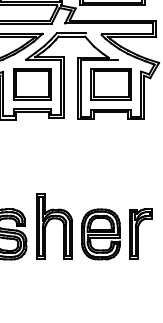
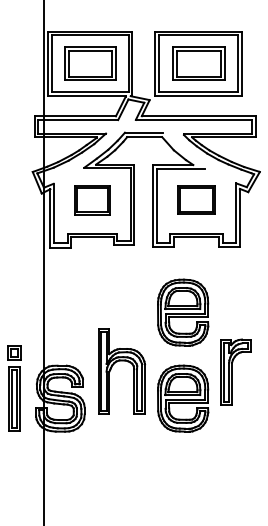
part: (111, 83) -> (196, 199), size x0.7
part: (32, 84) -> (92, 200), size x0.7
part: (101, 169) -> (183, 312), added
part: (55, 219) -> (122, 361), moved
part: (140, 233) -> (235, 371), moved

